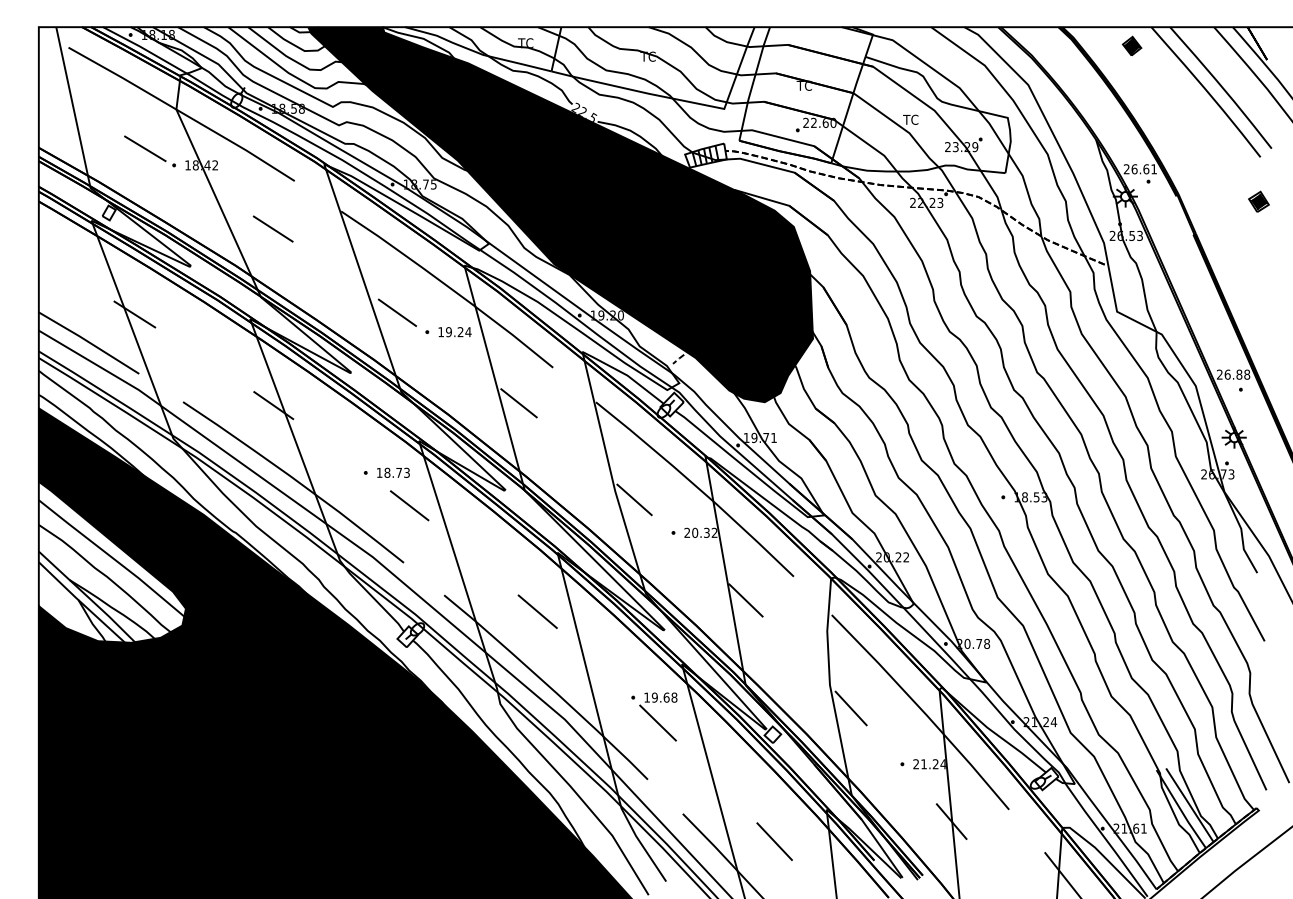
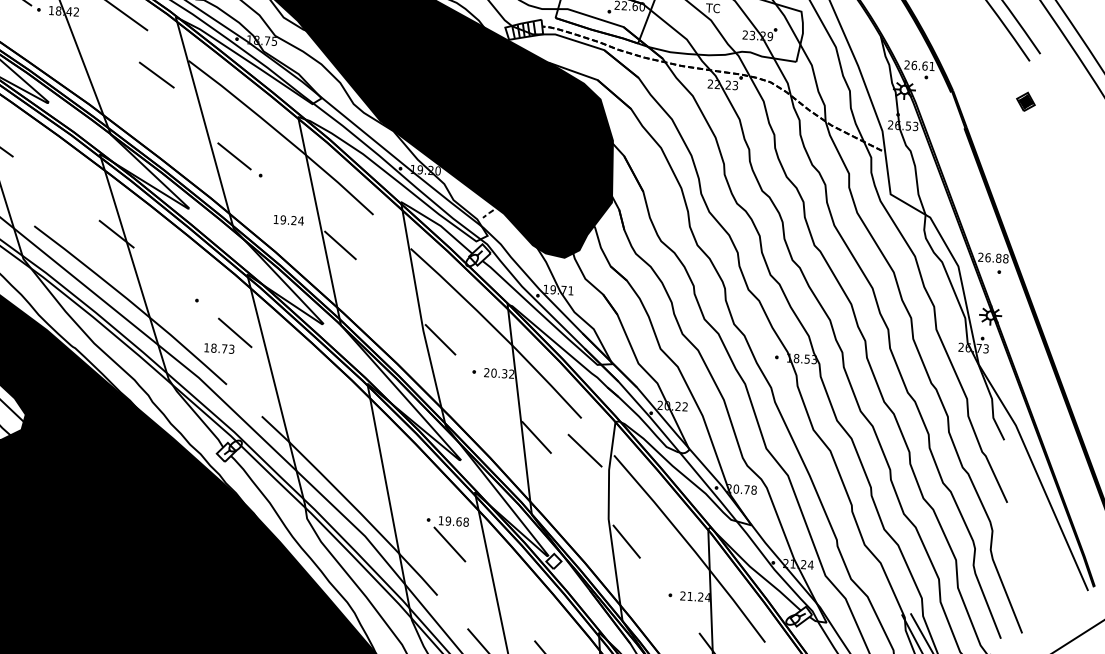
line: (272, 228) -> (156, 74), moved
text: (454, 332) -> (288, 220), moved
text: (393, 472) -> (219, 348), moved
line: (537, 611) -> (584, 450), moved

